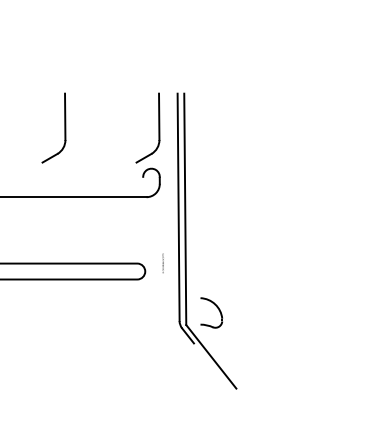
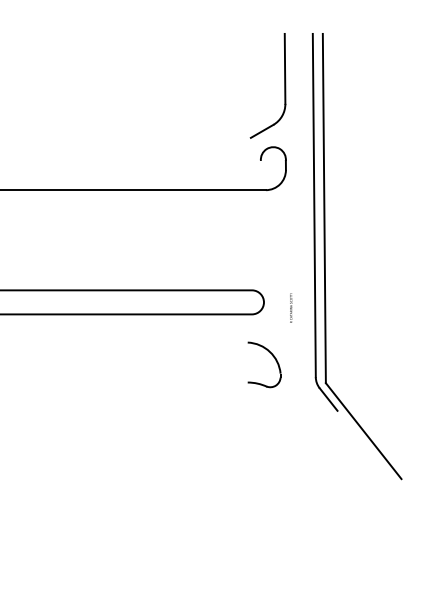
part: (64, 127) -> (142, 84), removed
text: (162, 263) -> (290, 308), moved
part: (216, 307) -> (271, 356), moved

